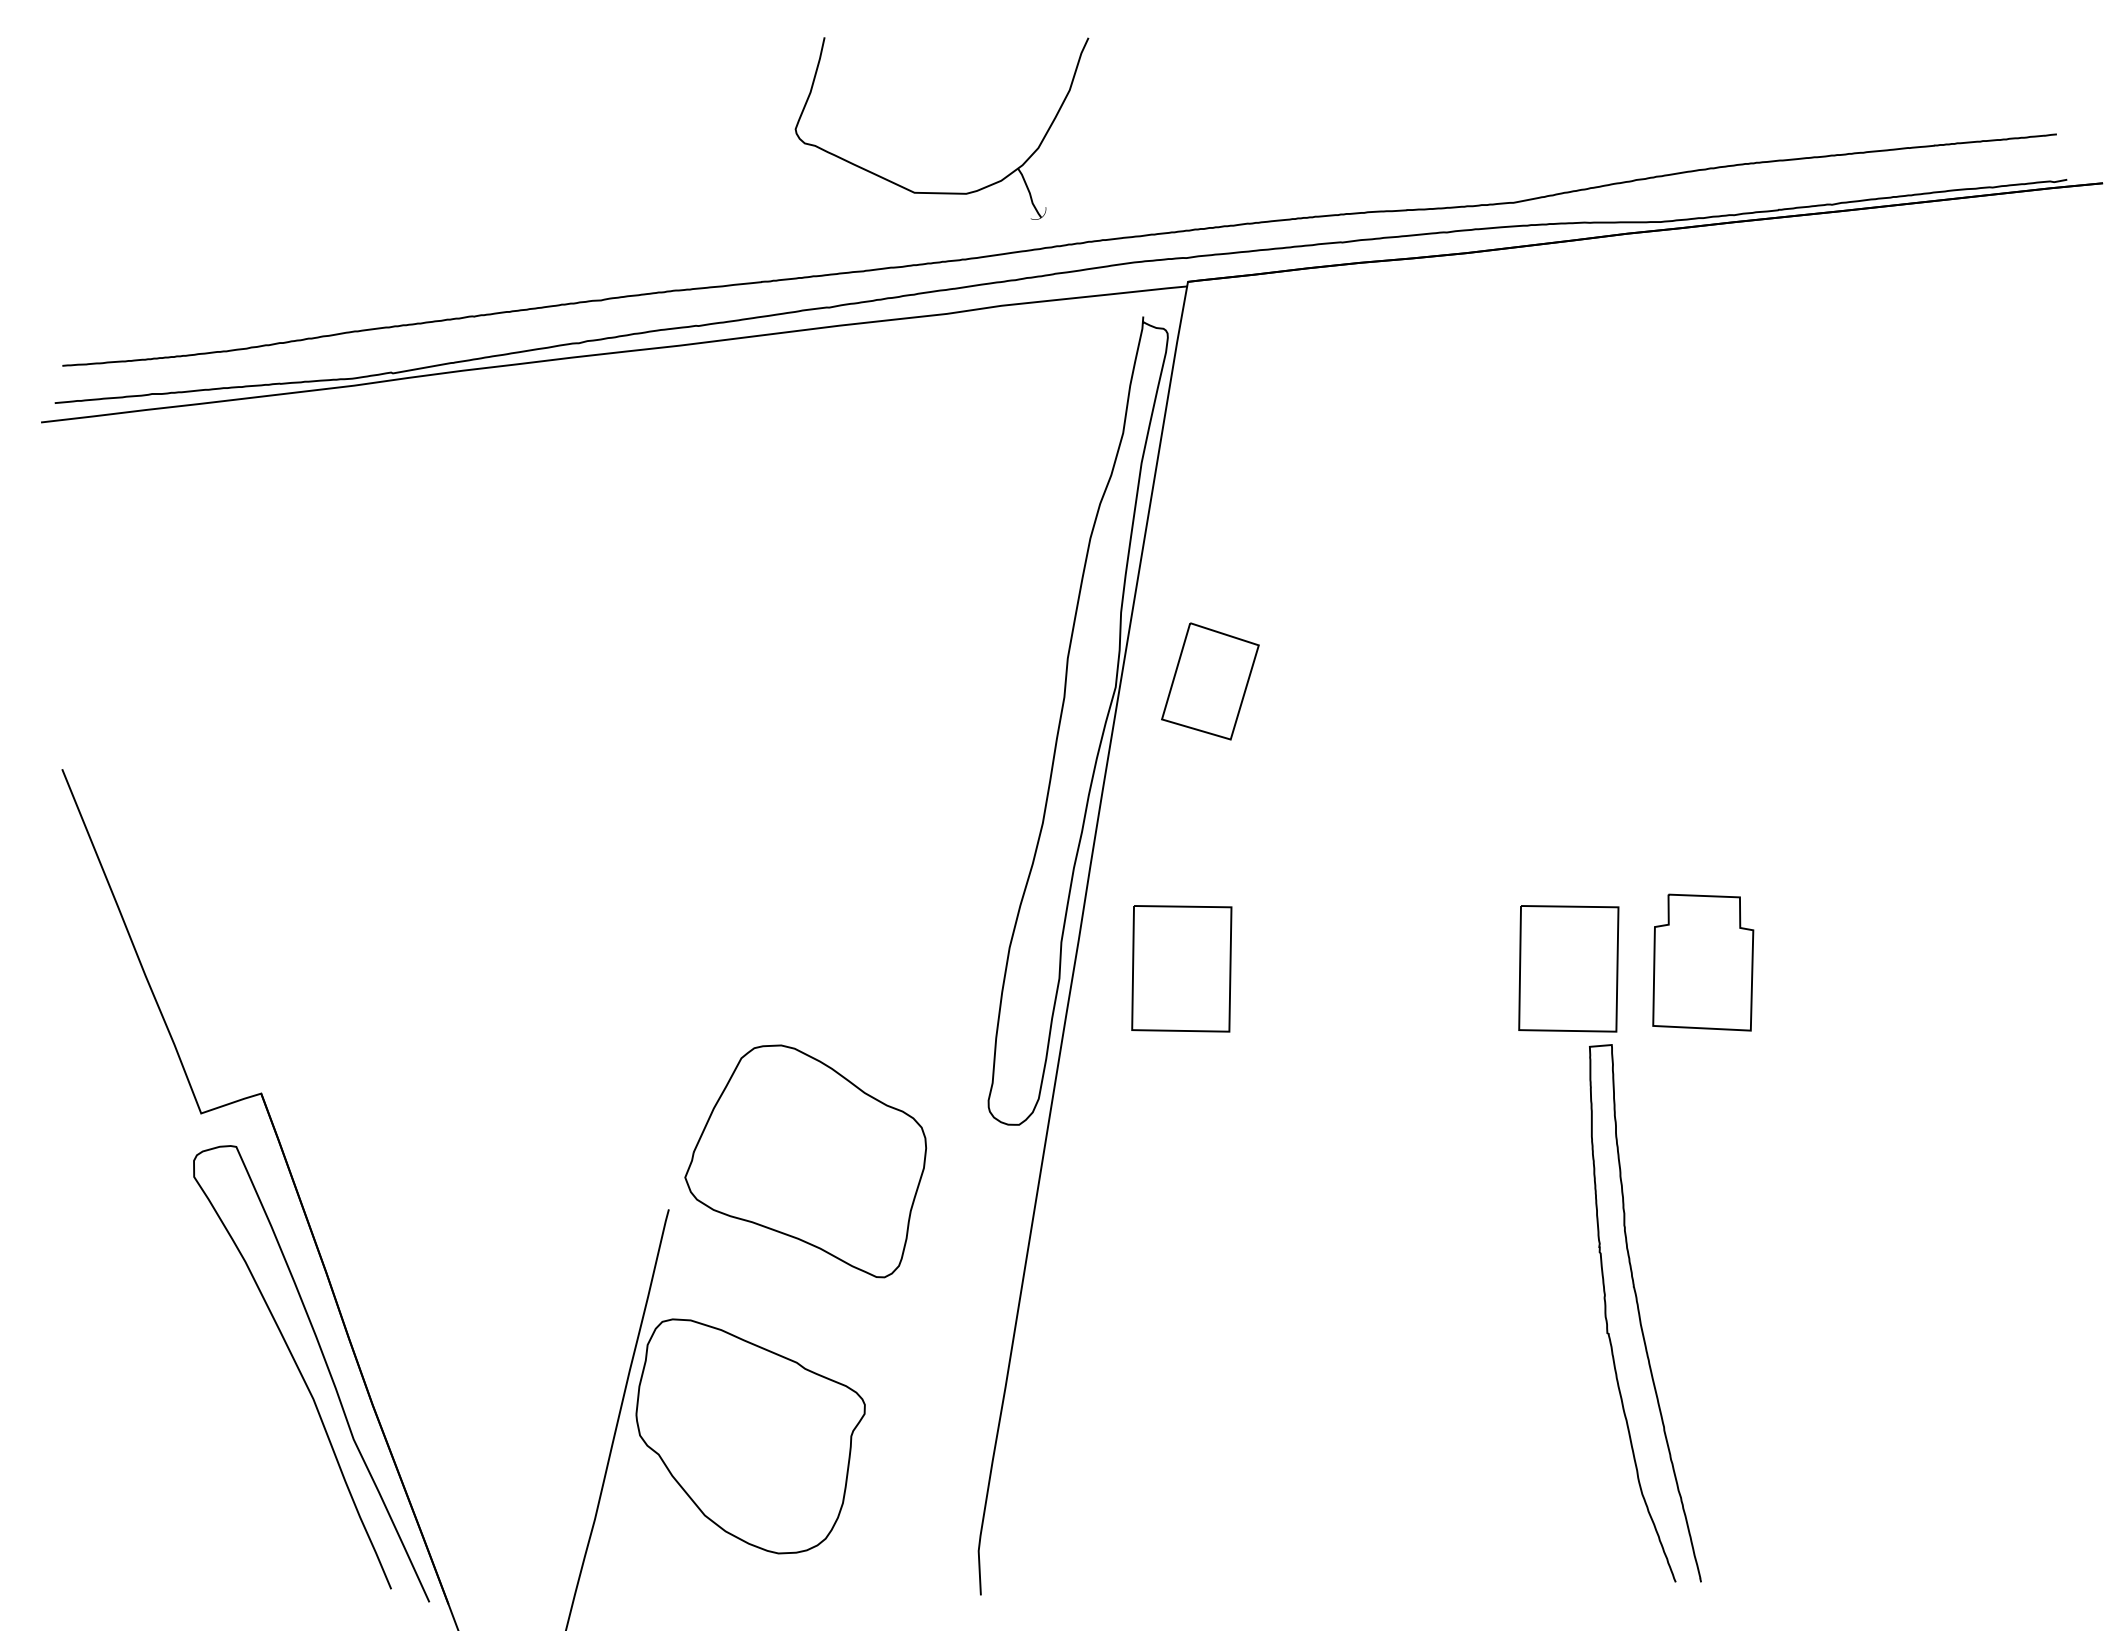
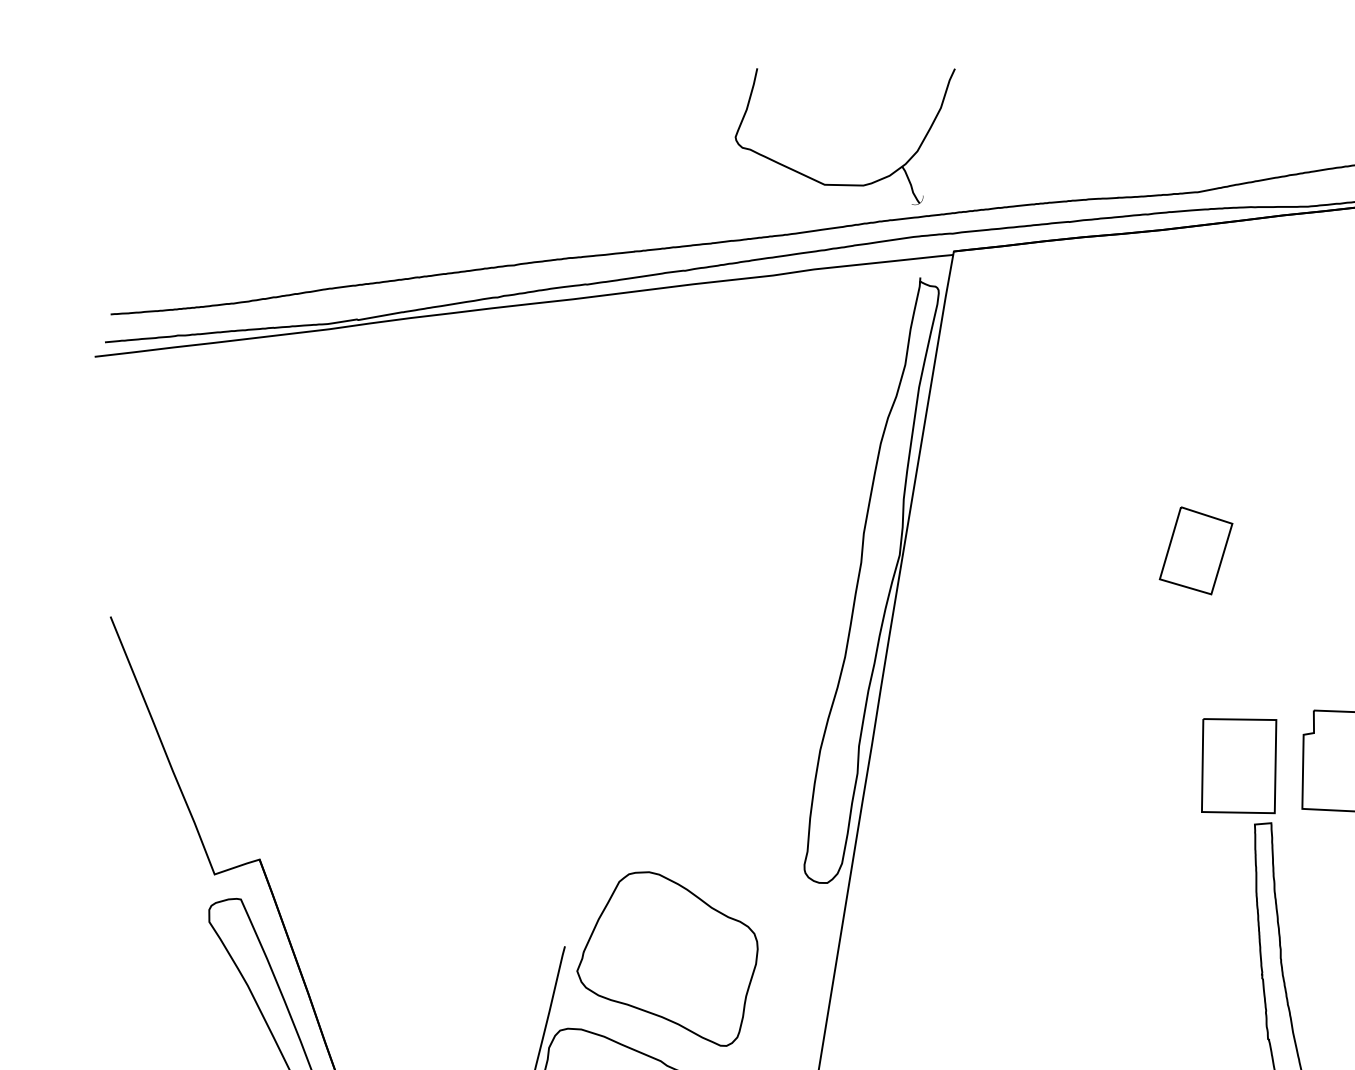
part: (941, 192) -> (844, 184), moved
part: (1210, 681) -> (1196, 550), moved
part: (1181, 968) -> (949, 765), removed
part: (805, 1161) -> (667, 959), moved

